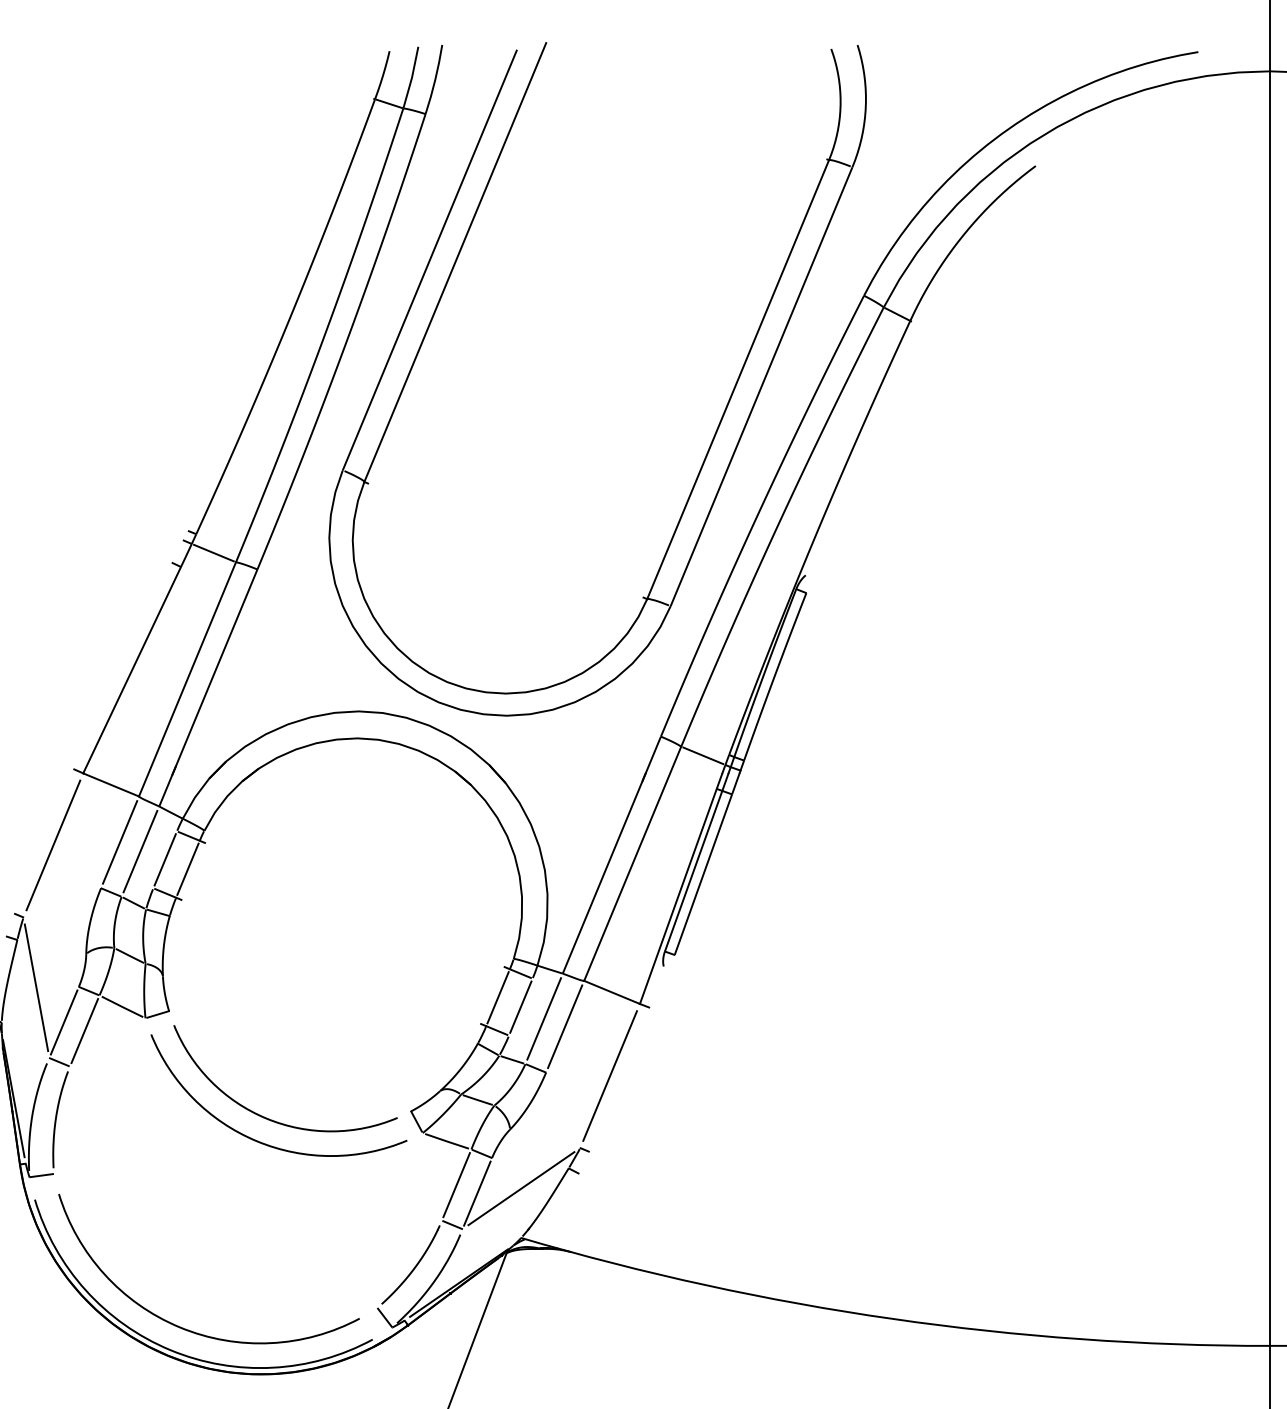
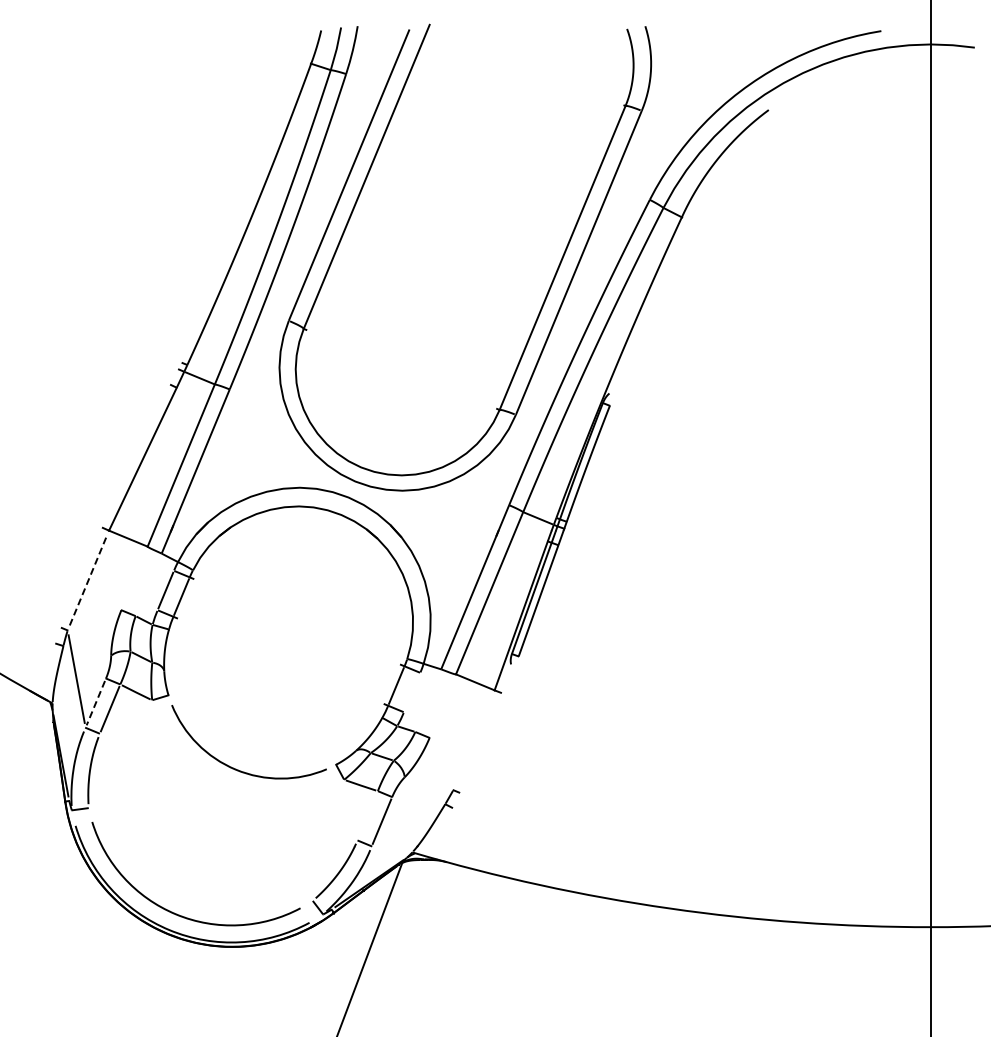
line: (119, 842) -> (134, 578), removed
line: (53, 845) -> (88, 580), solid -> dashed
line: (140, 851) -> (148, 584), removed
line: (519, 1007) -> (411, 692), removed
line: (543, 1018) -> (427, 700), removed
line: (63, 1022) -> (95, 703), solid -> dashed
line: (564, 1025) -> (442, 705), removed
line: (609, 1076) -> (473, 740), removed
arc: (258, 1139) -> (230, 784), removed
line: (456, 1184) -> (367, 815), removed
line: (521, 1187) -> (412, 817), removed

